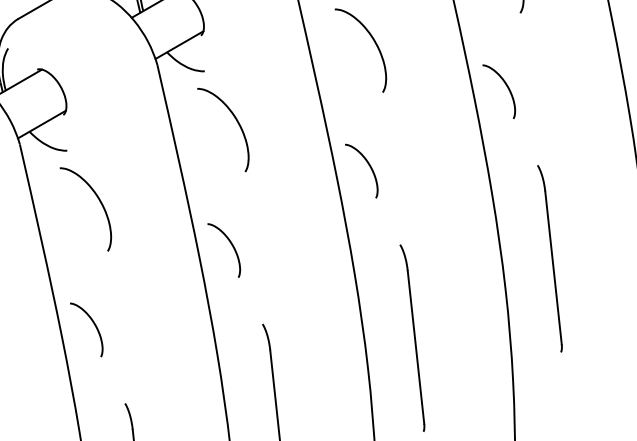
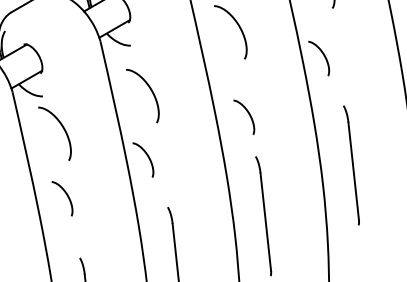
curve: (237, 124) -> (151, 92), moved
curve: (368, 166) -> (248, 114), moved
curve: (93, 324) -> (66, 195), moved

